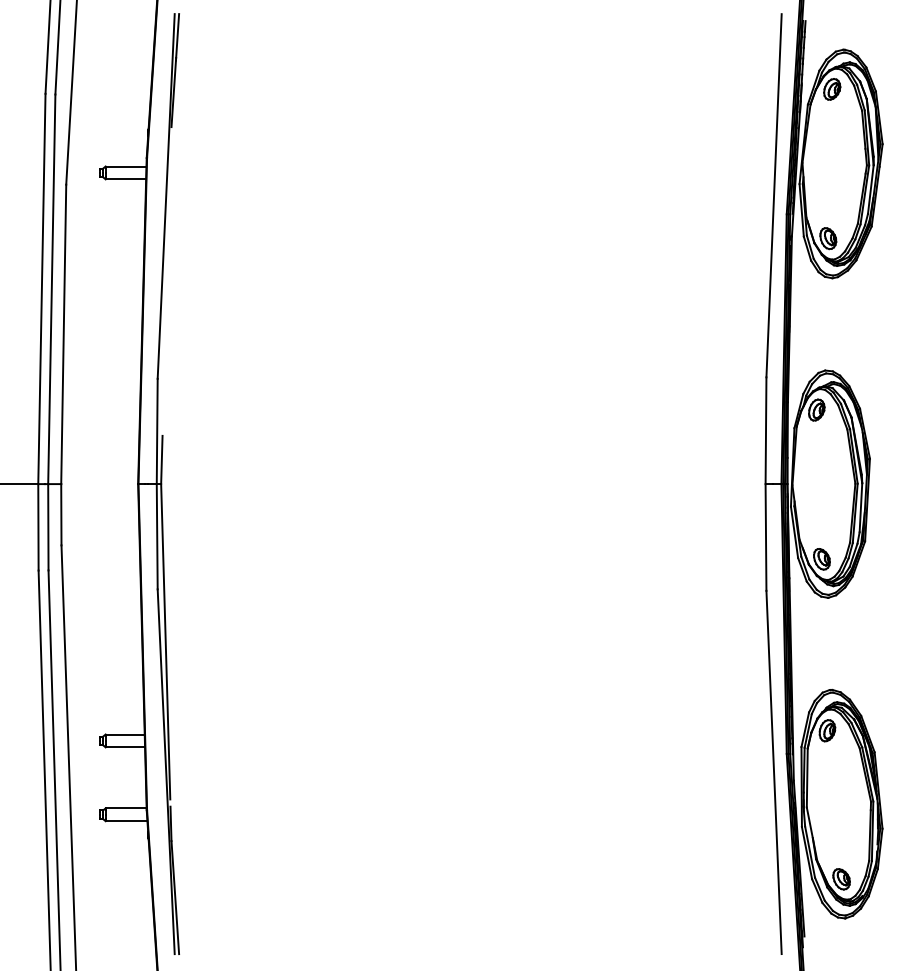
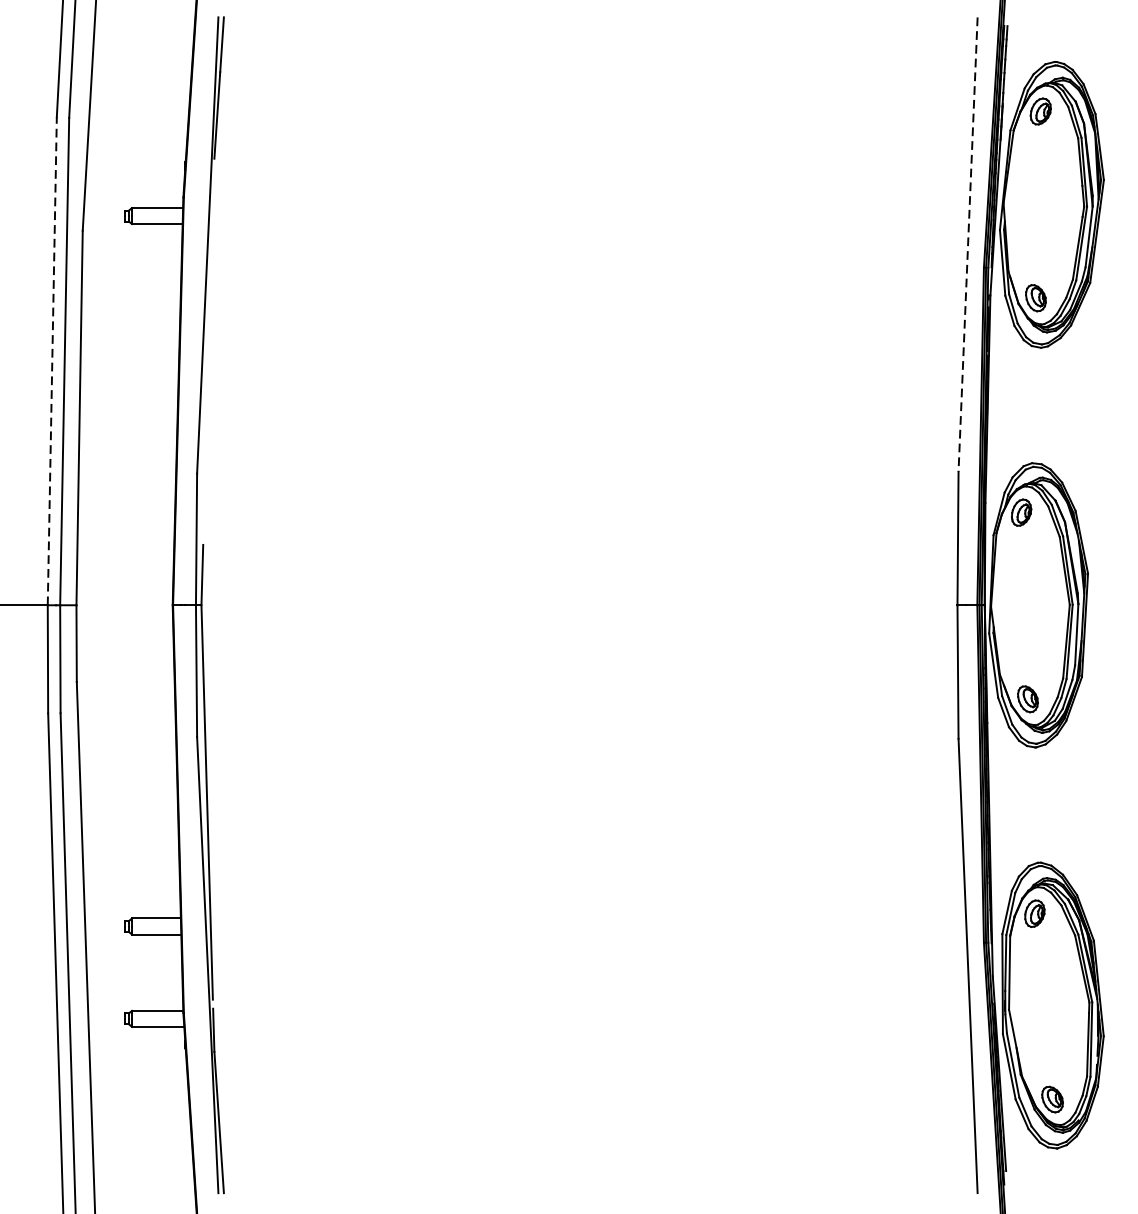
line: (774, 195) -> (968, 244), solid -> dashed
line: (41, 288) -> (51, 360), solid -> dashed

